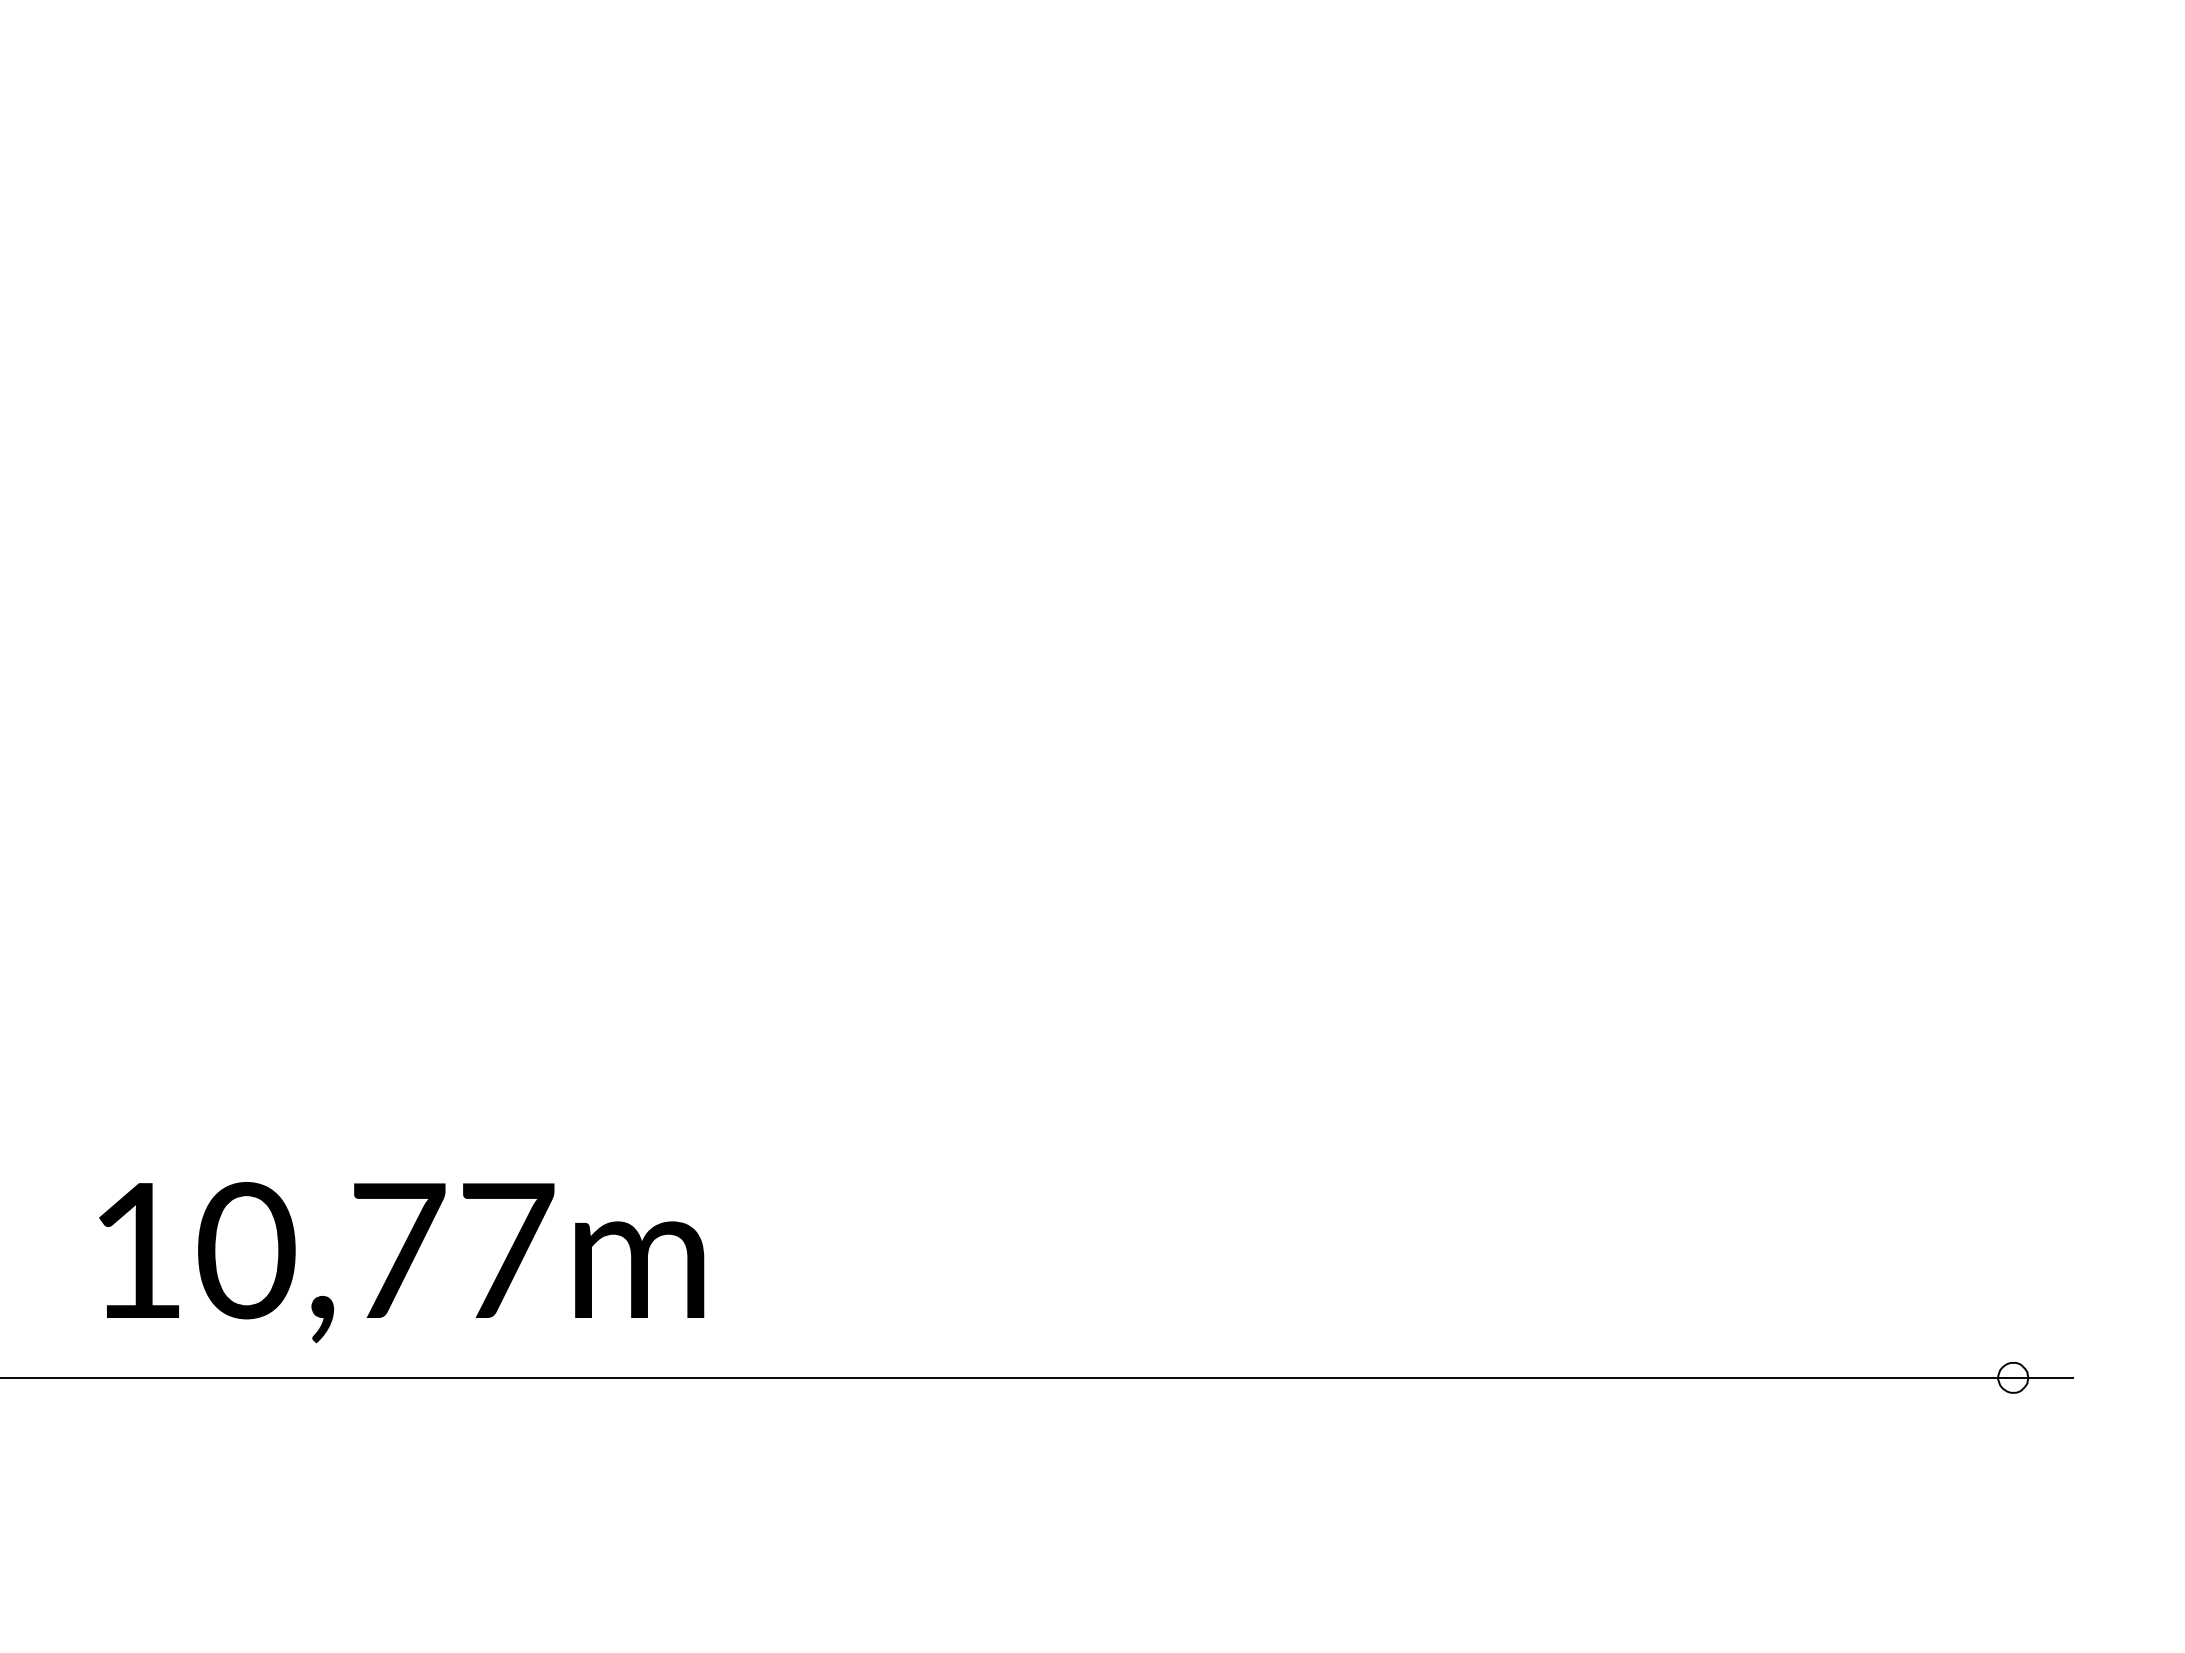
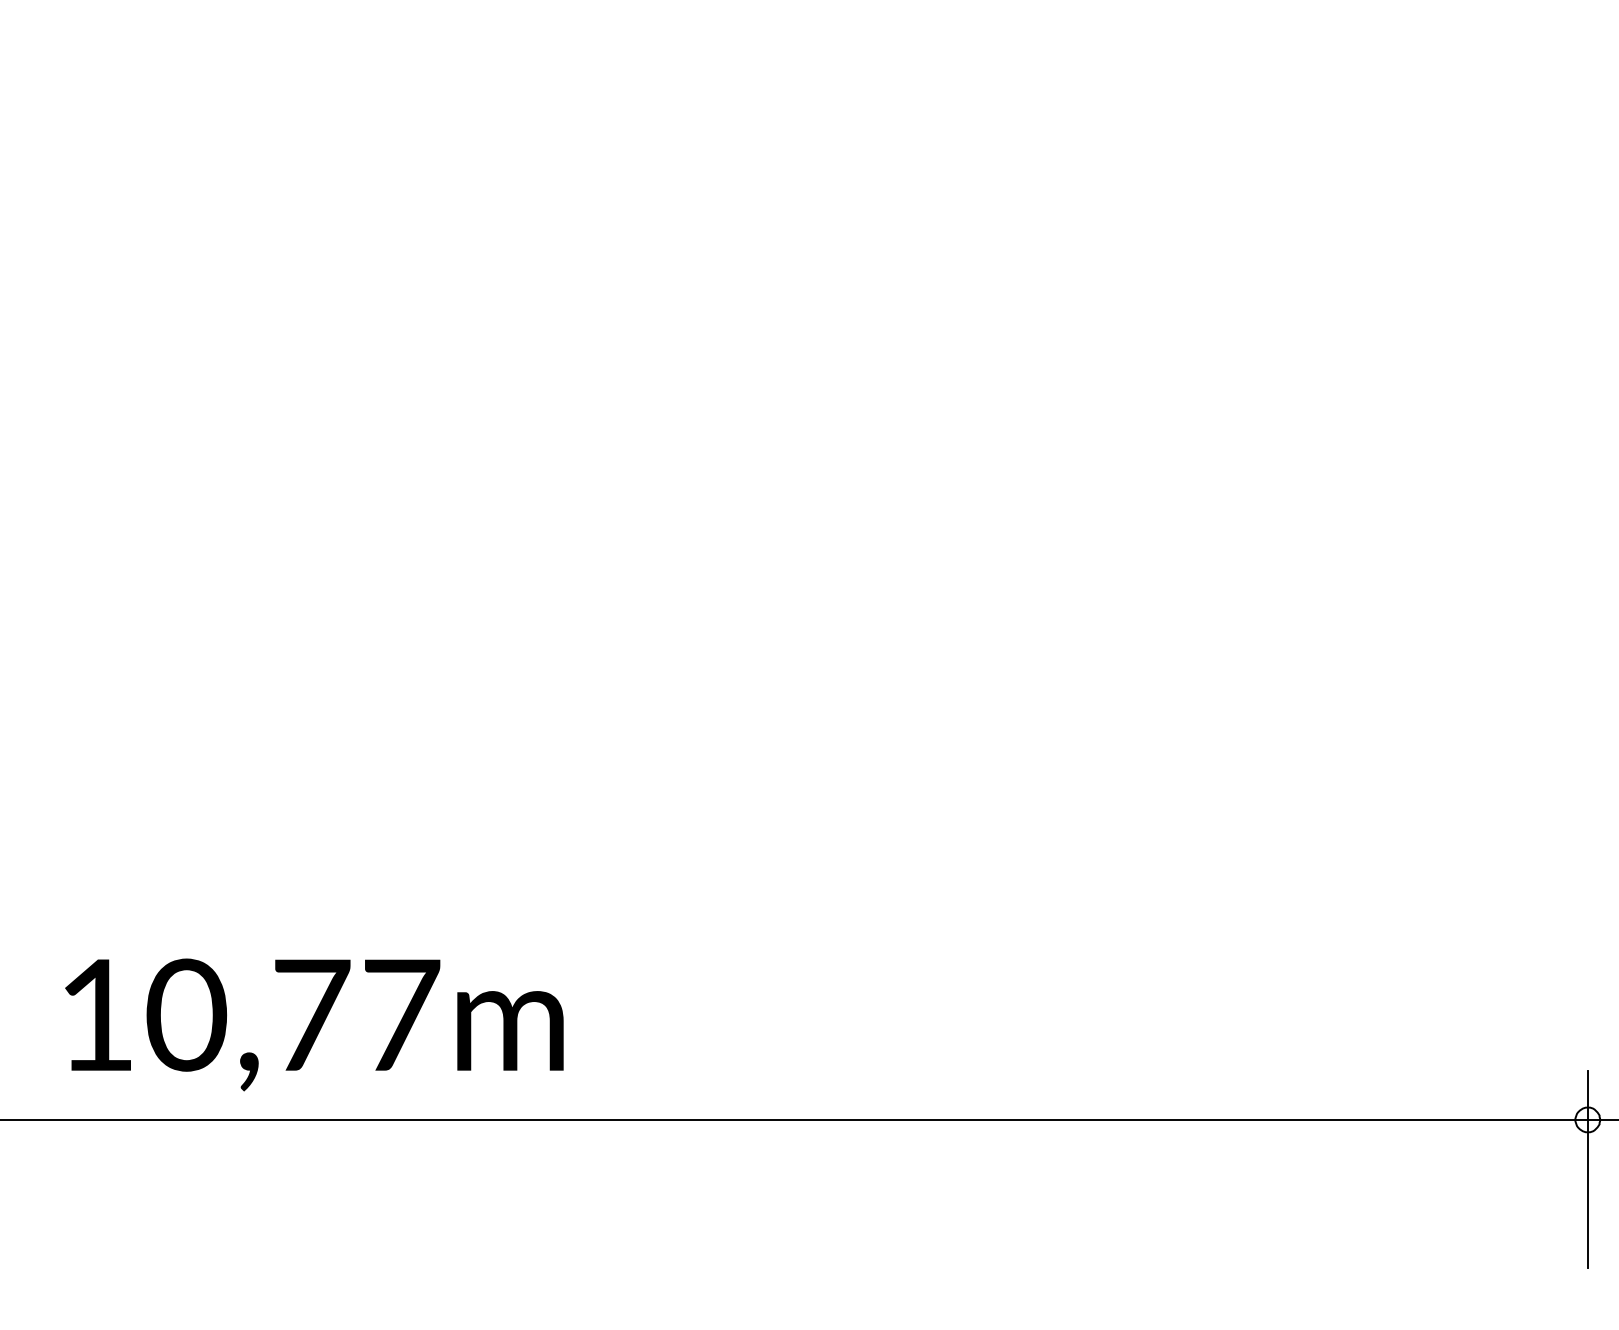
text: (401, 1262) -> (314, 1024), moved
line: (2013, 1437) -> (1588, 1169), added

